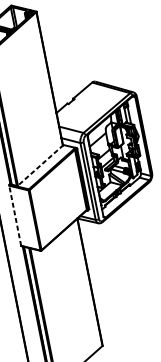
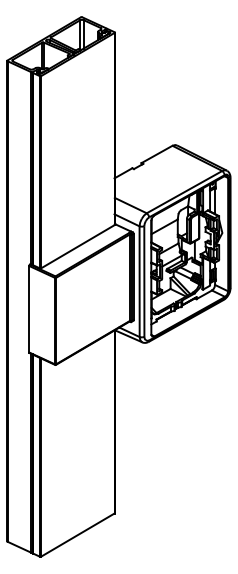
line: (40, 165) -> (78, 246), dashed -> solid
line: (15, 215) -> (29, 308), dashed -> solid

